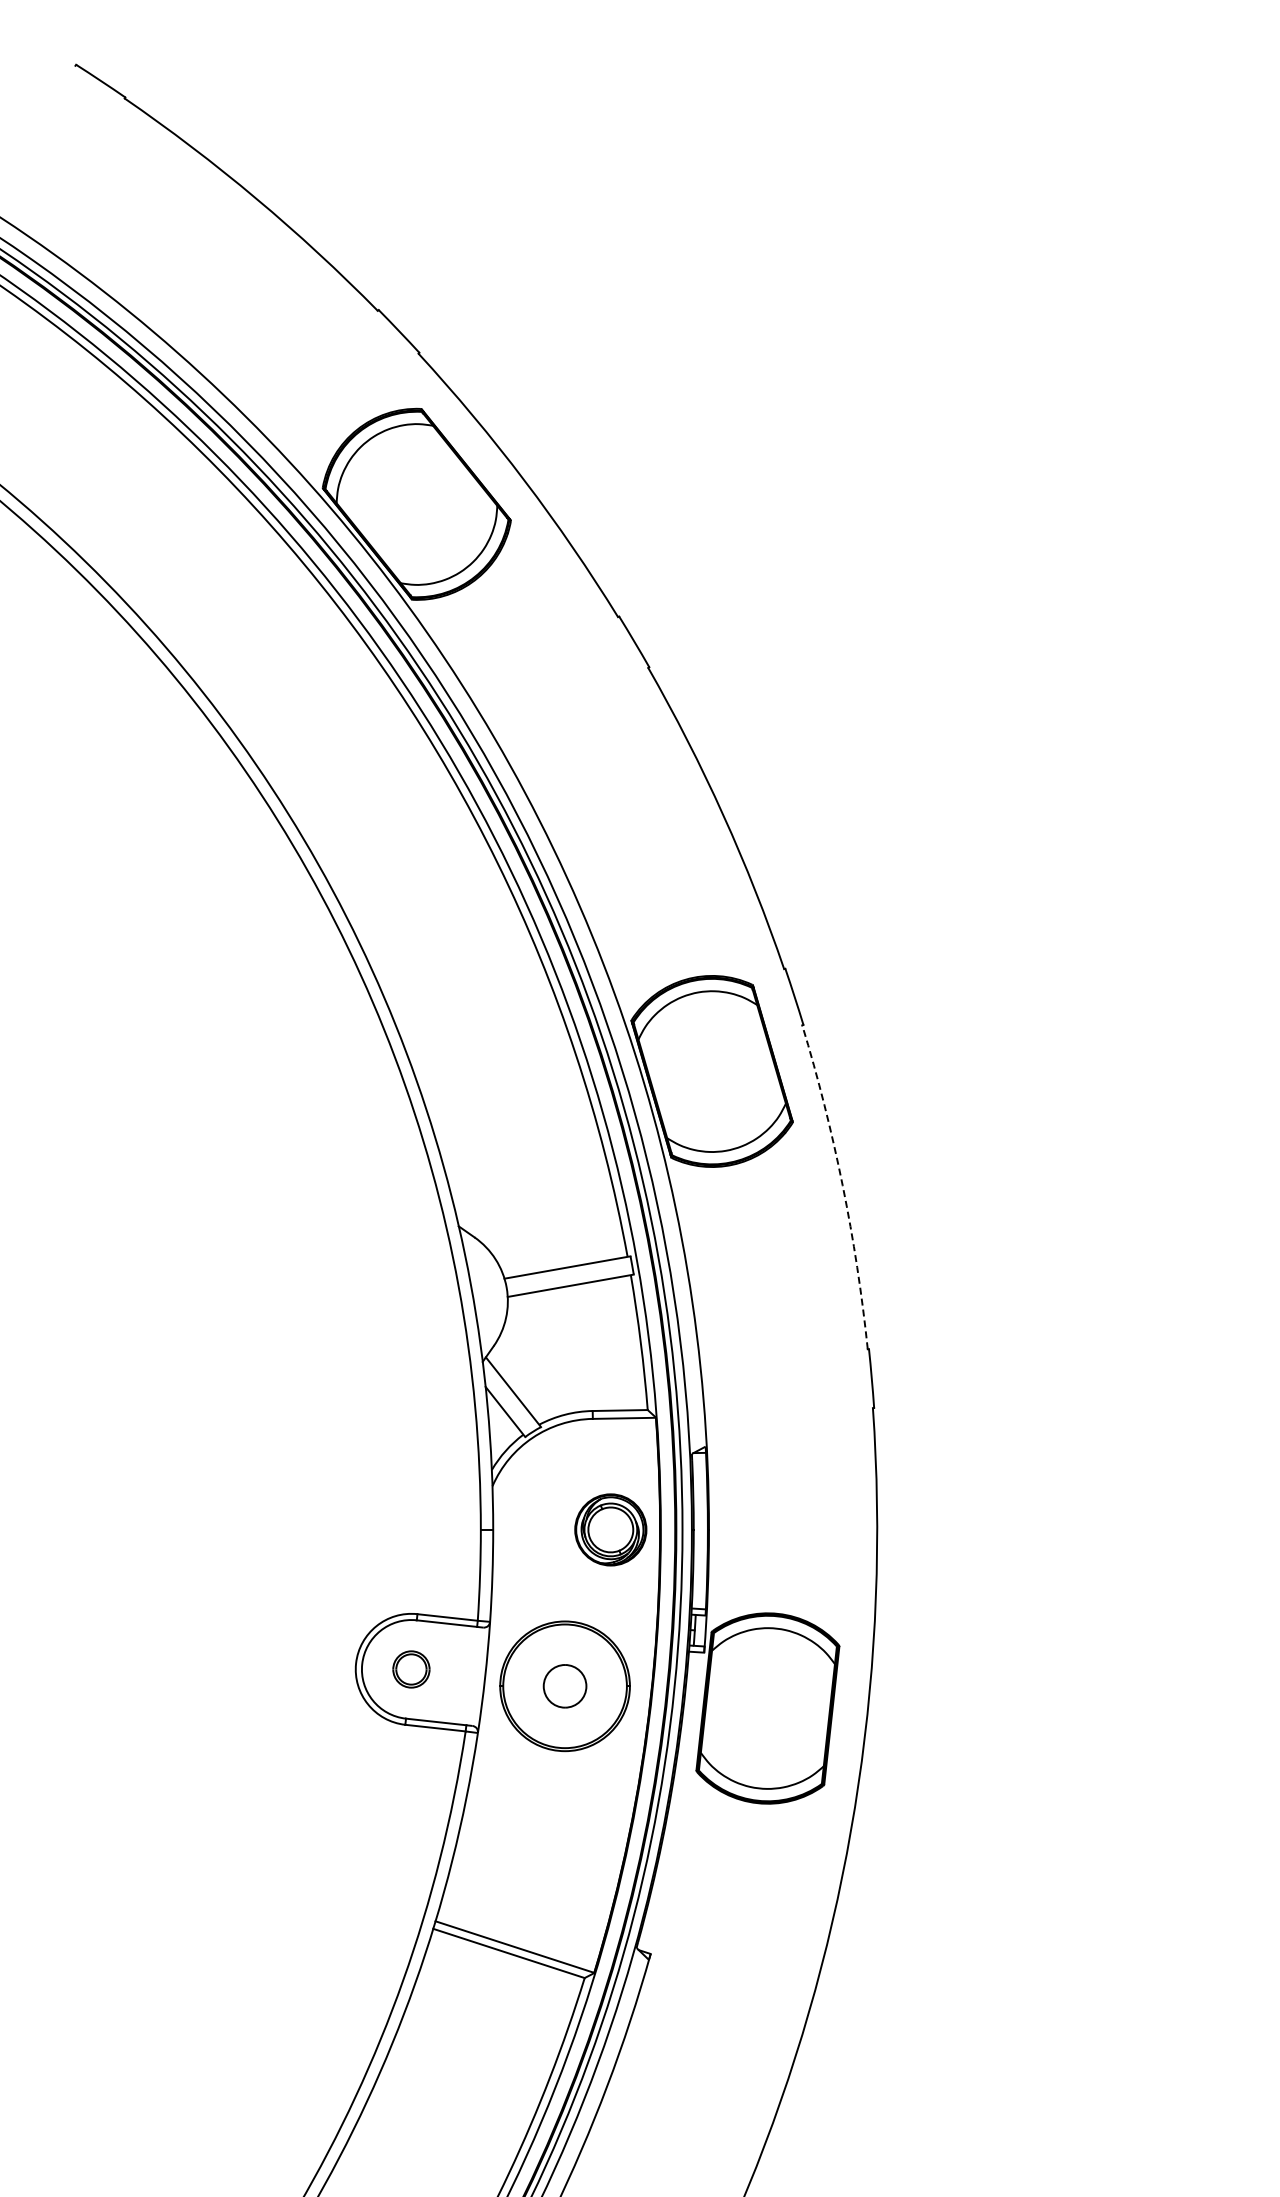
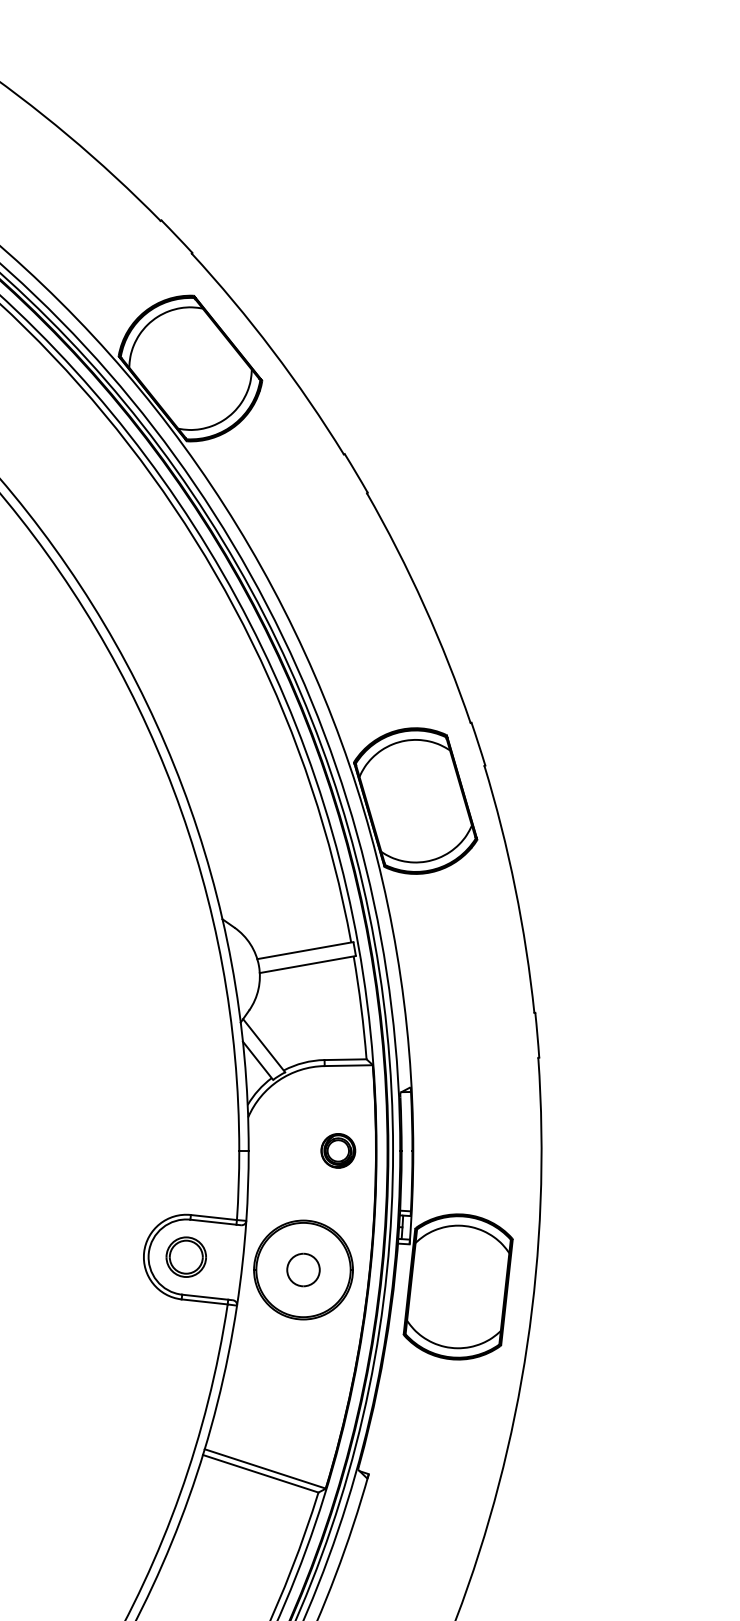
arc: (842, 1185) -> (515, 888), dashed -> solid
part: (610, 1530) -> (338, 1151), size x0.62
part: (411, 1669) -> (186, 1257), size x1.43

